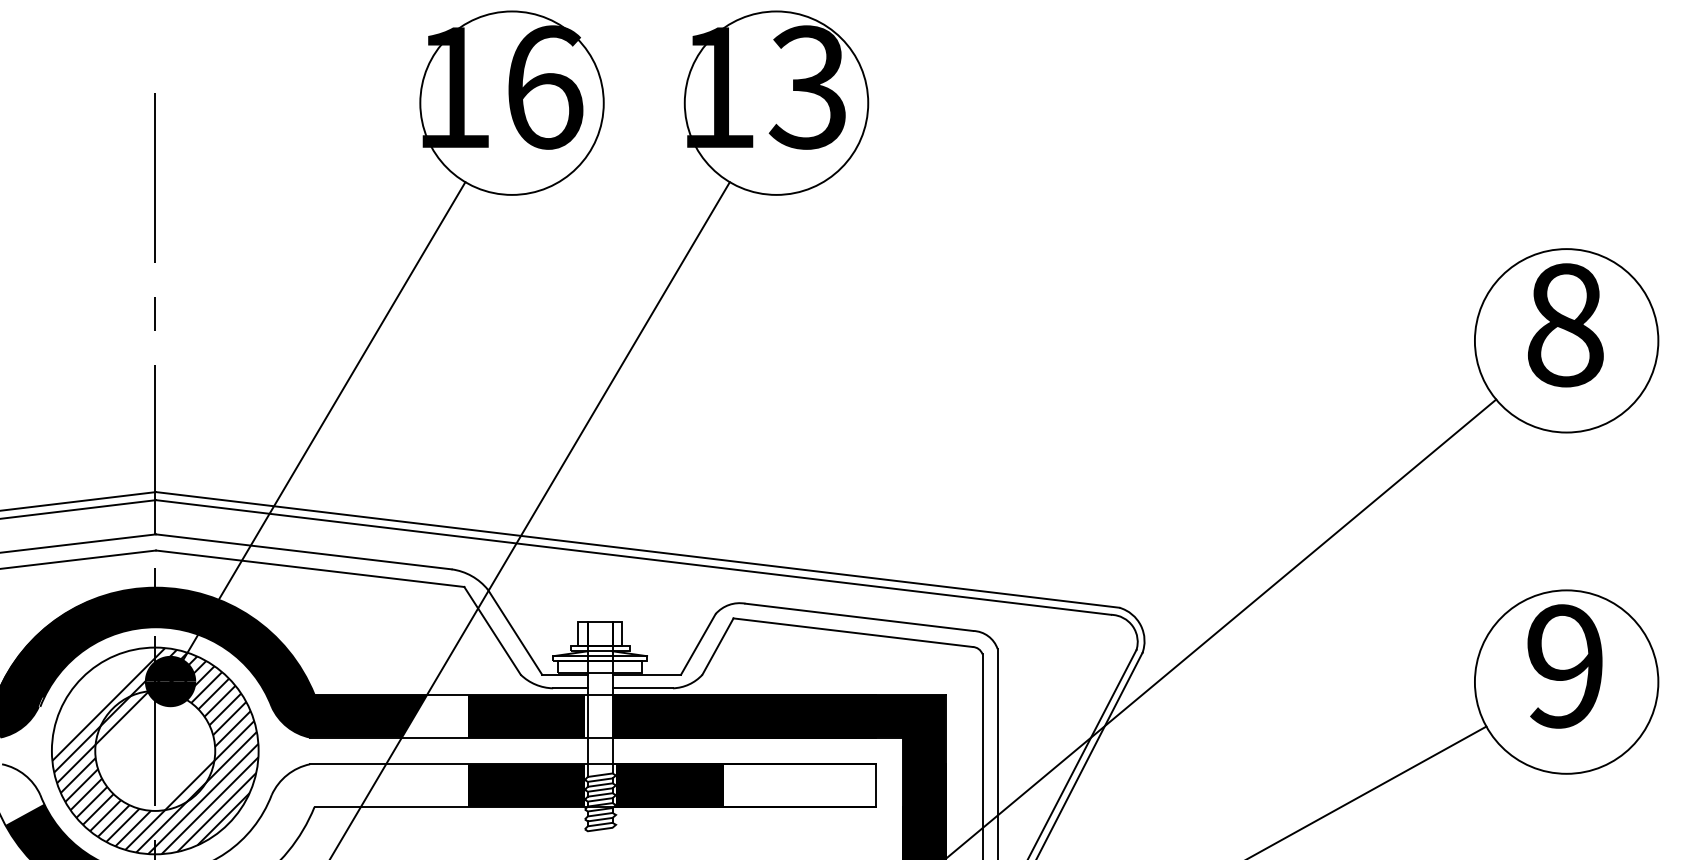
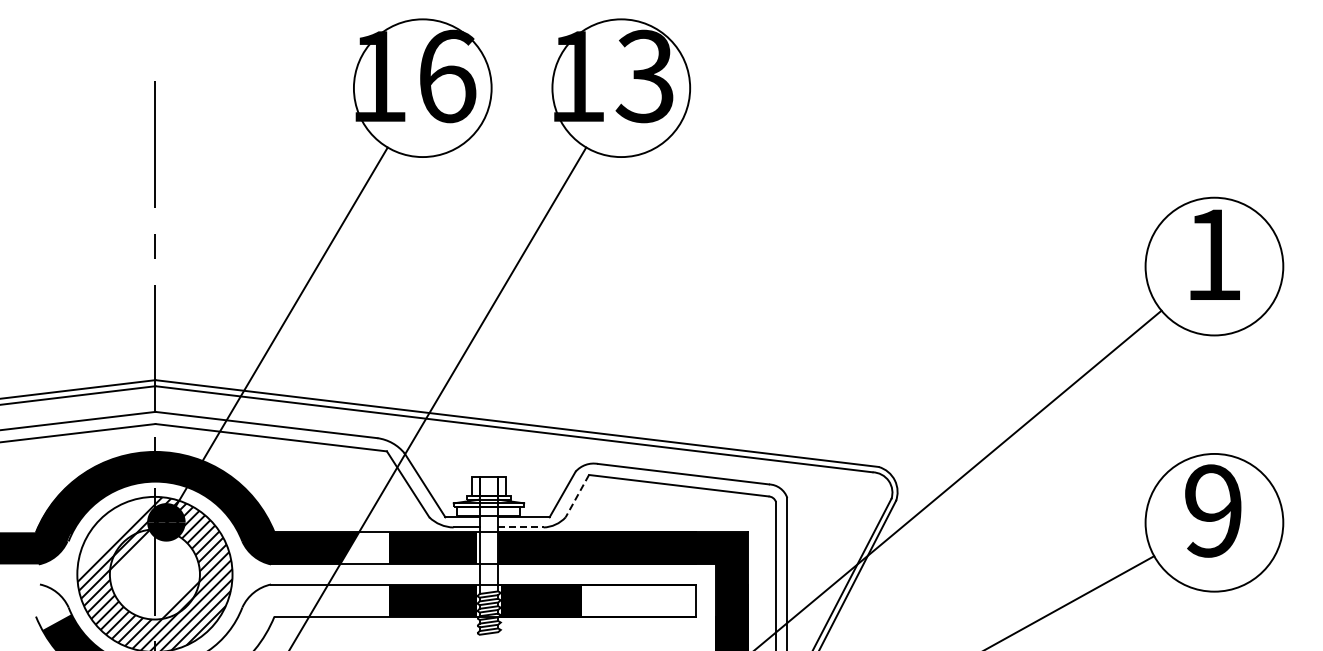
text: (1565, 324) -> (1213, 254), 8 -> 1
line: (718, 647) -> (577, 496), solid -> dashed
line: (642, 688) -> (520, 527), solid -> dashed

